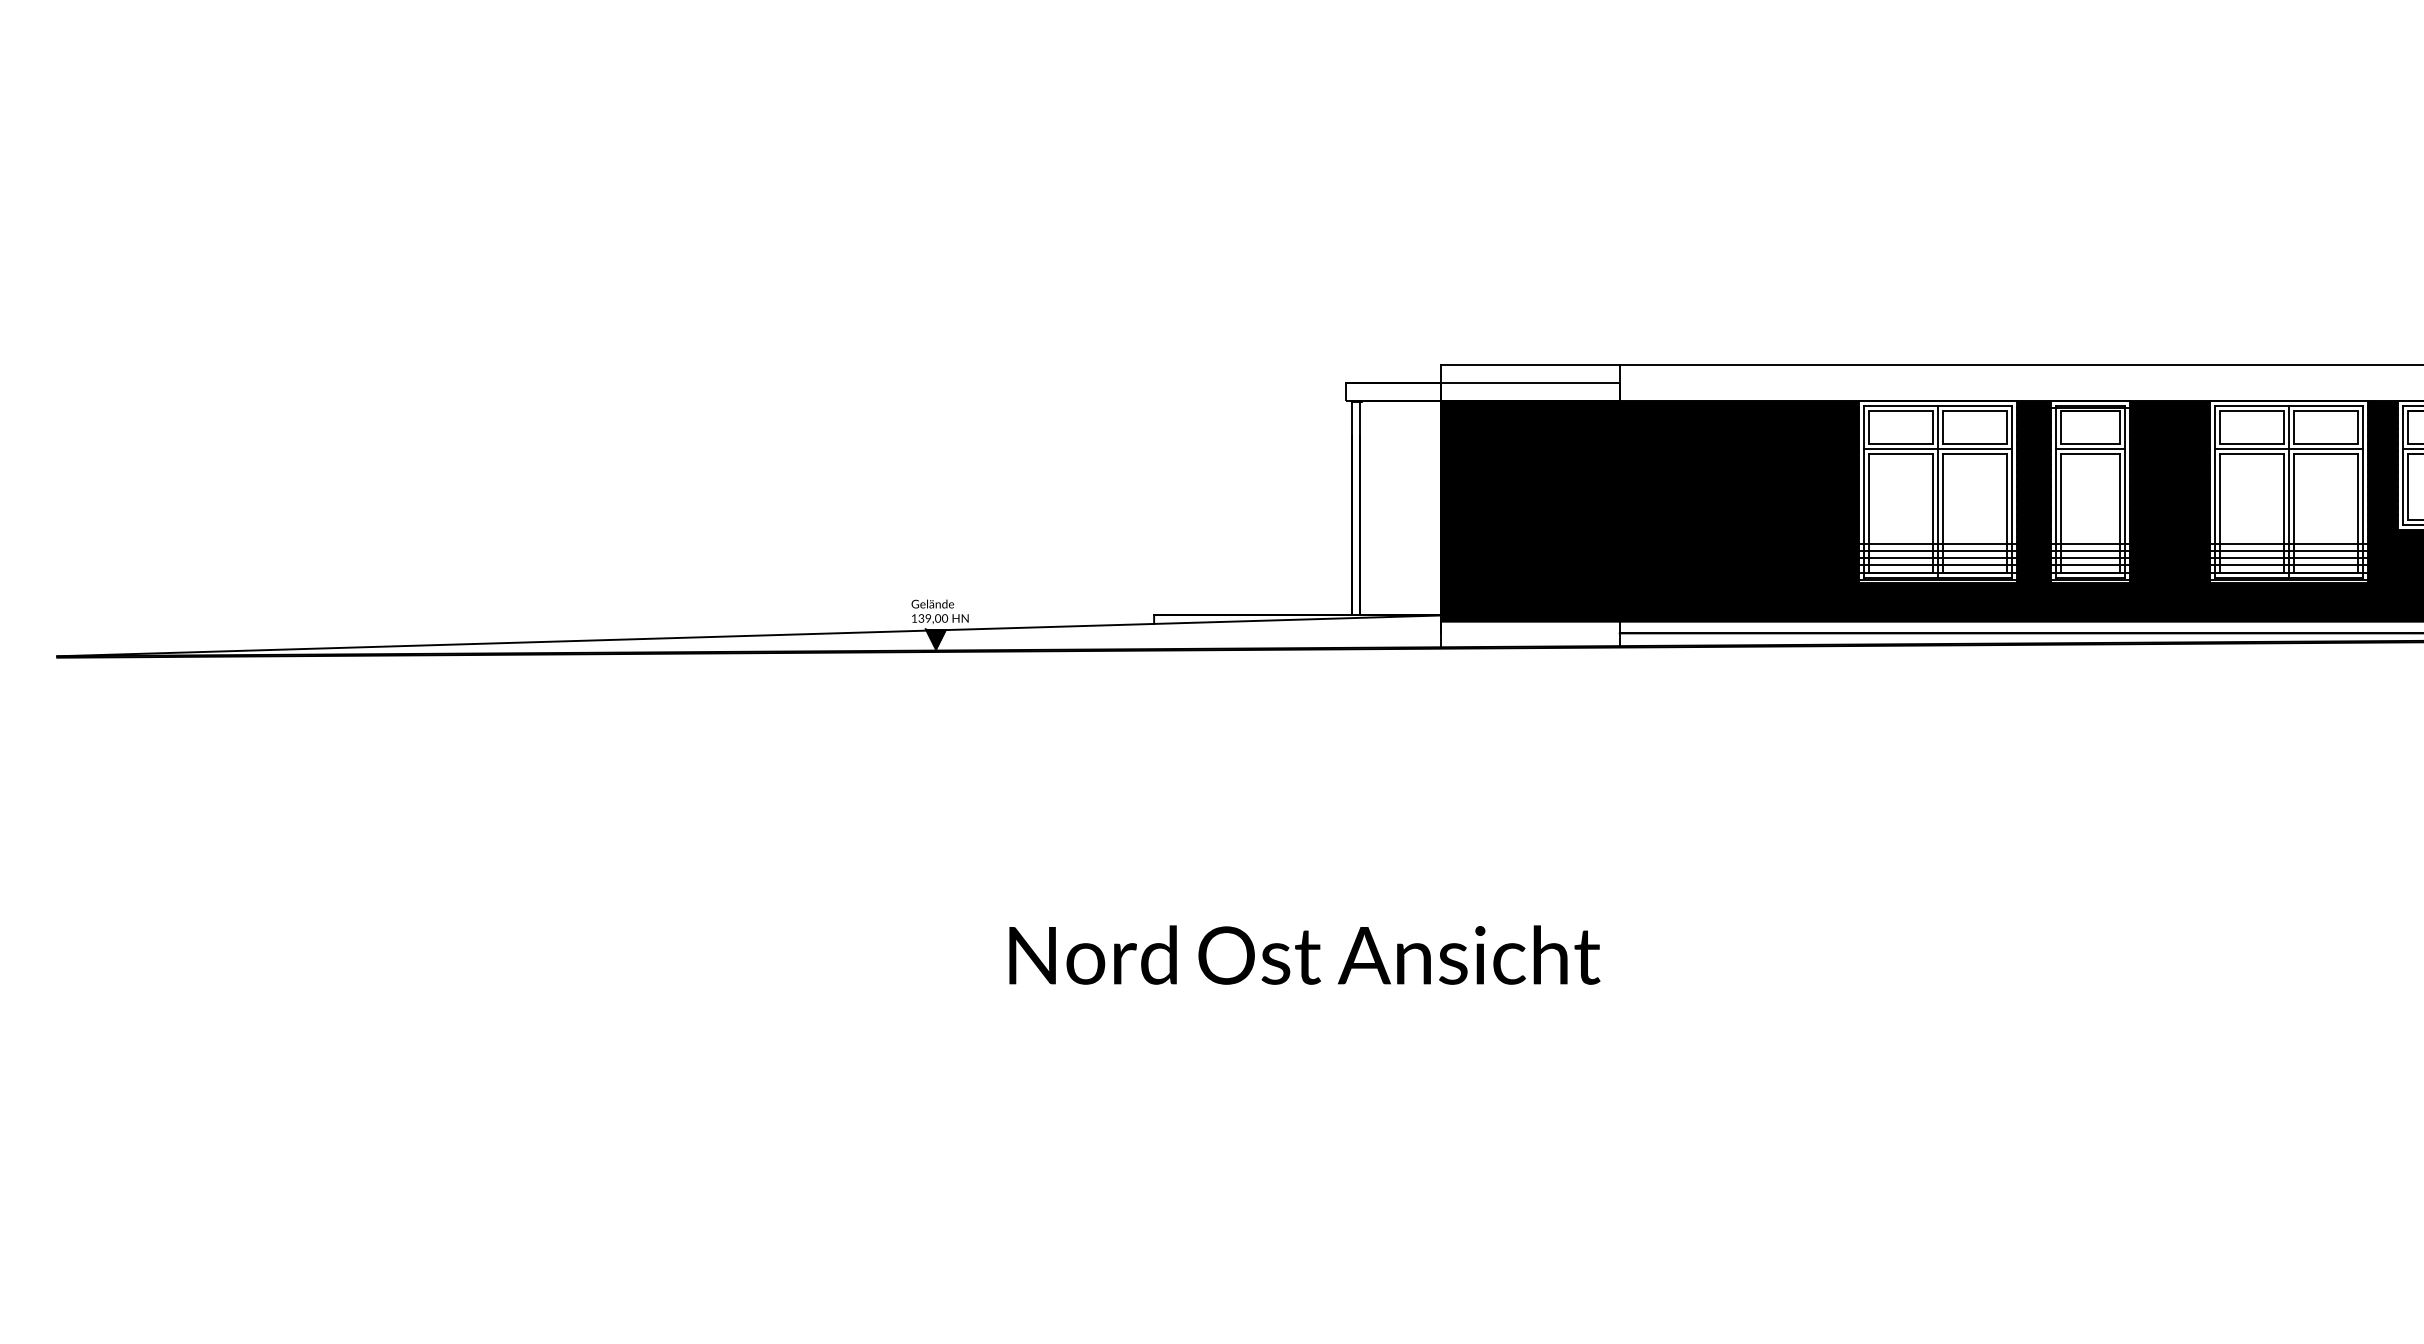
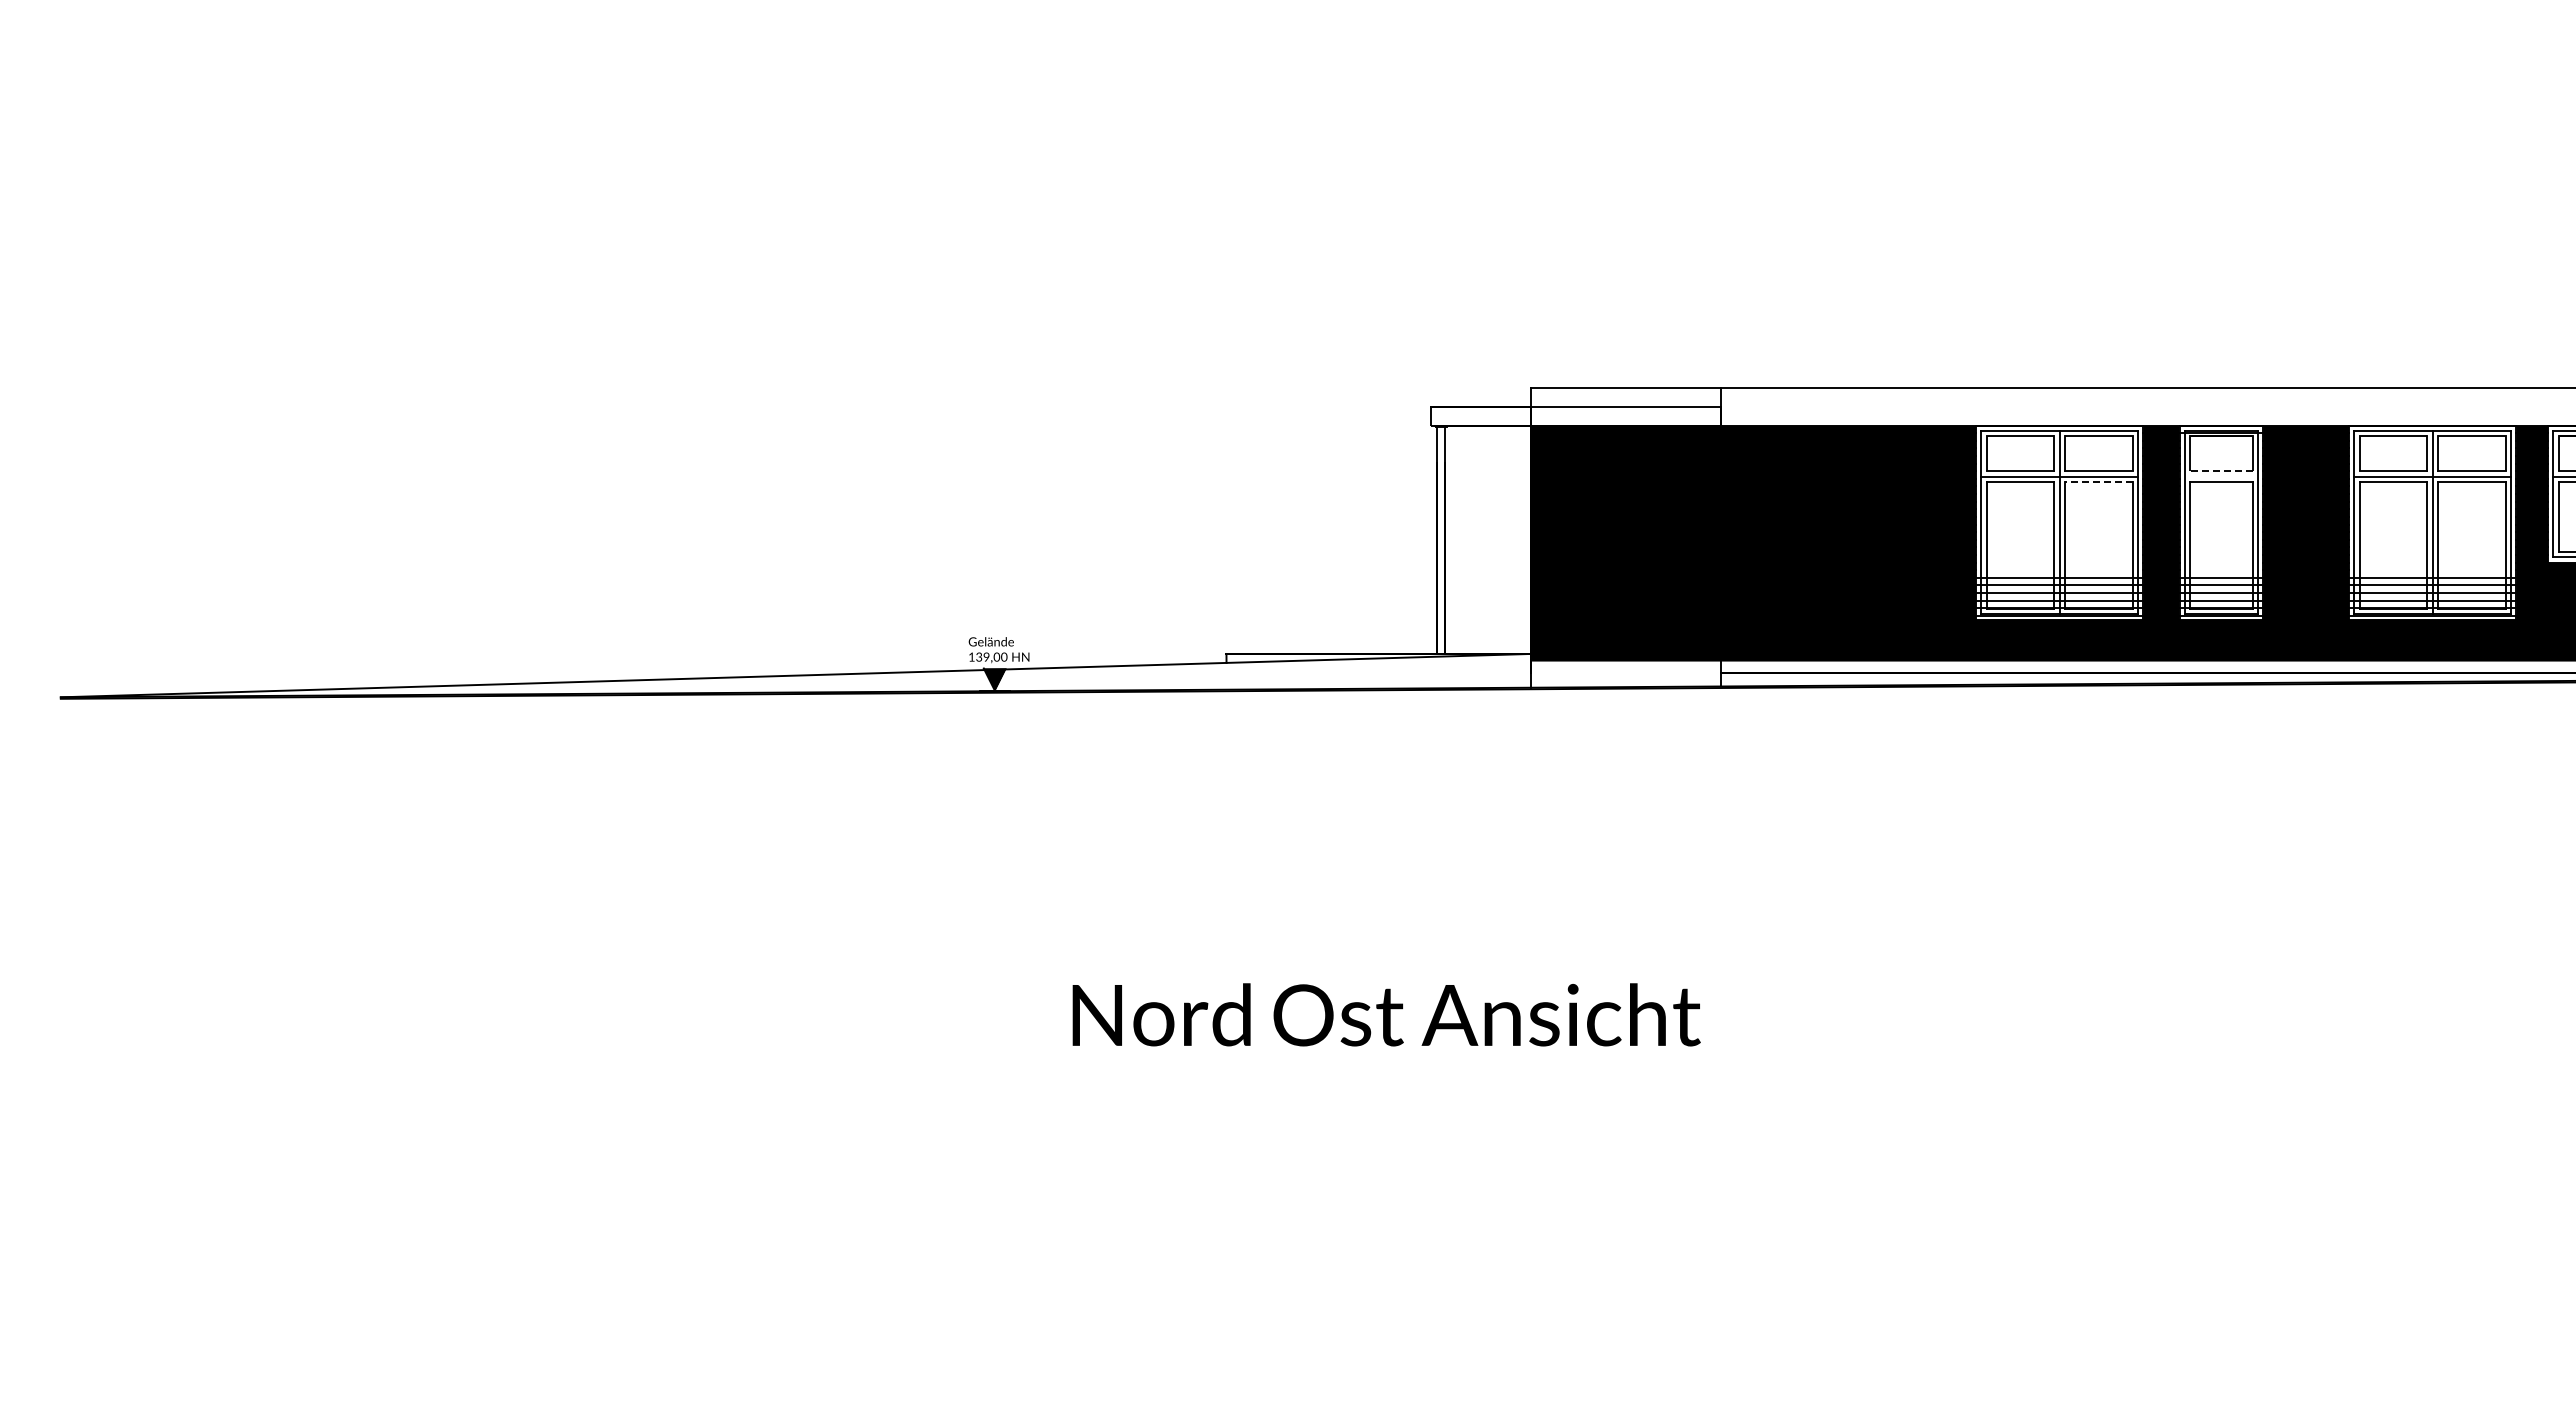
line: (2089, 443) -> (2220, 471), solid -> dashed
line: (2090, 448) -> (2221, 476), removed
line: (1974, 453) -> (2098, 481), solid -> dashed

